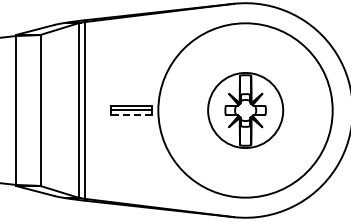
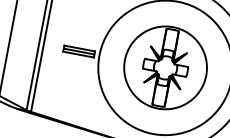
part: (245, 110) -> (165, 67), size x1.43
line: (131, 114) -> (78, 54), dashed -> solid

